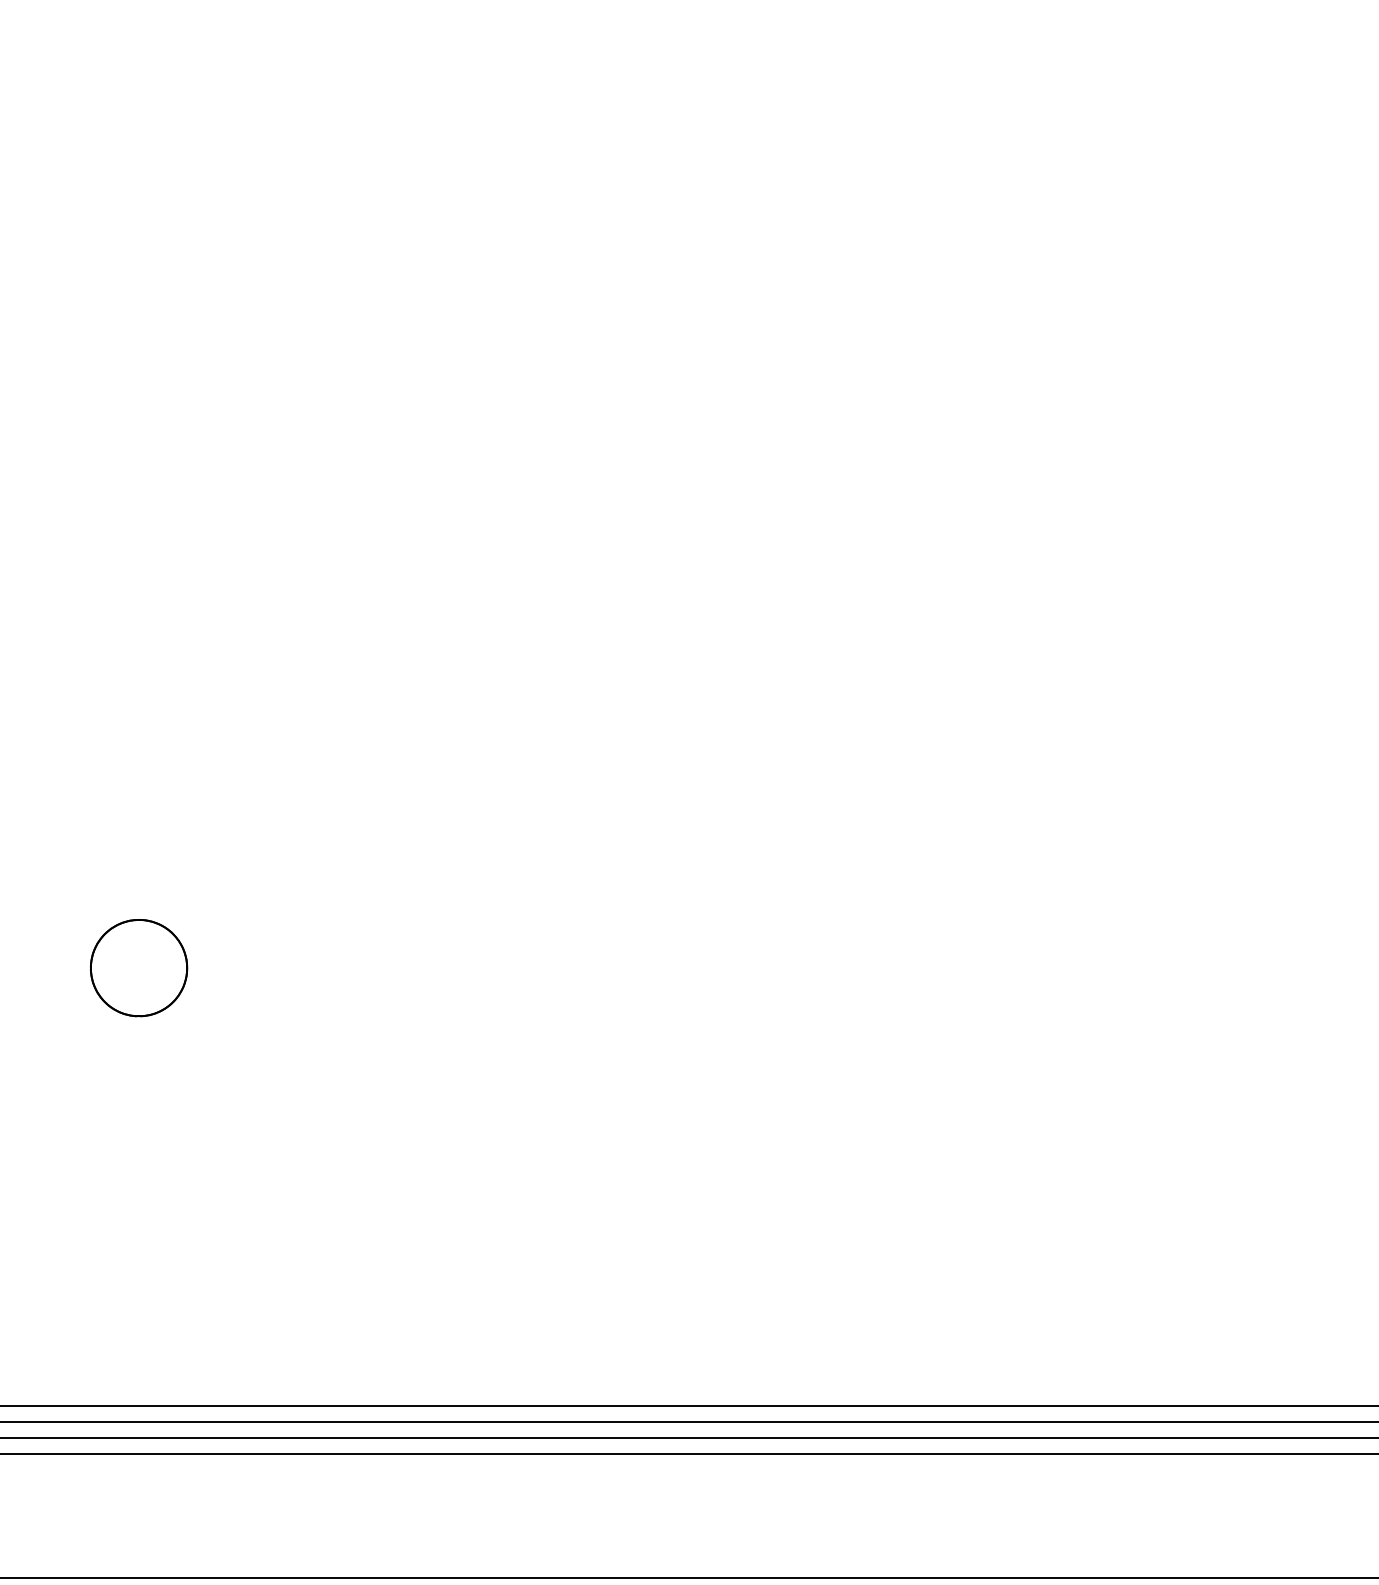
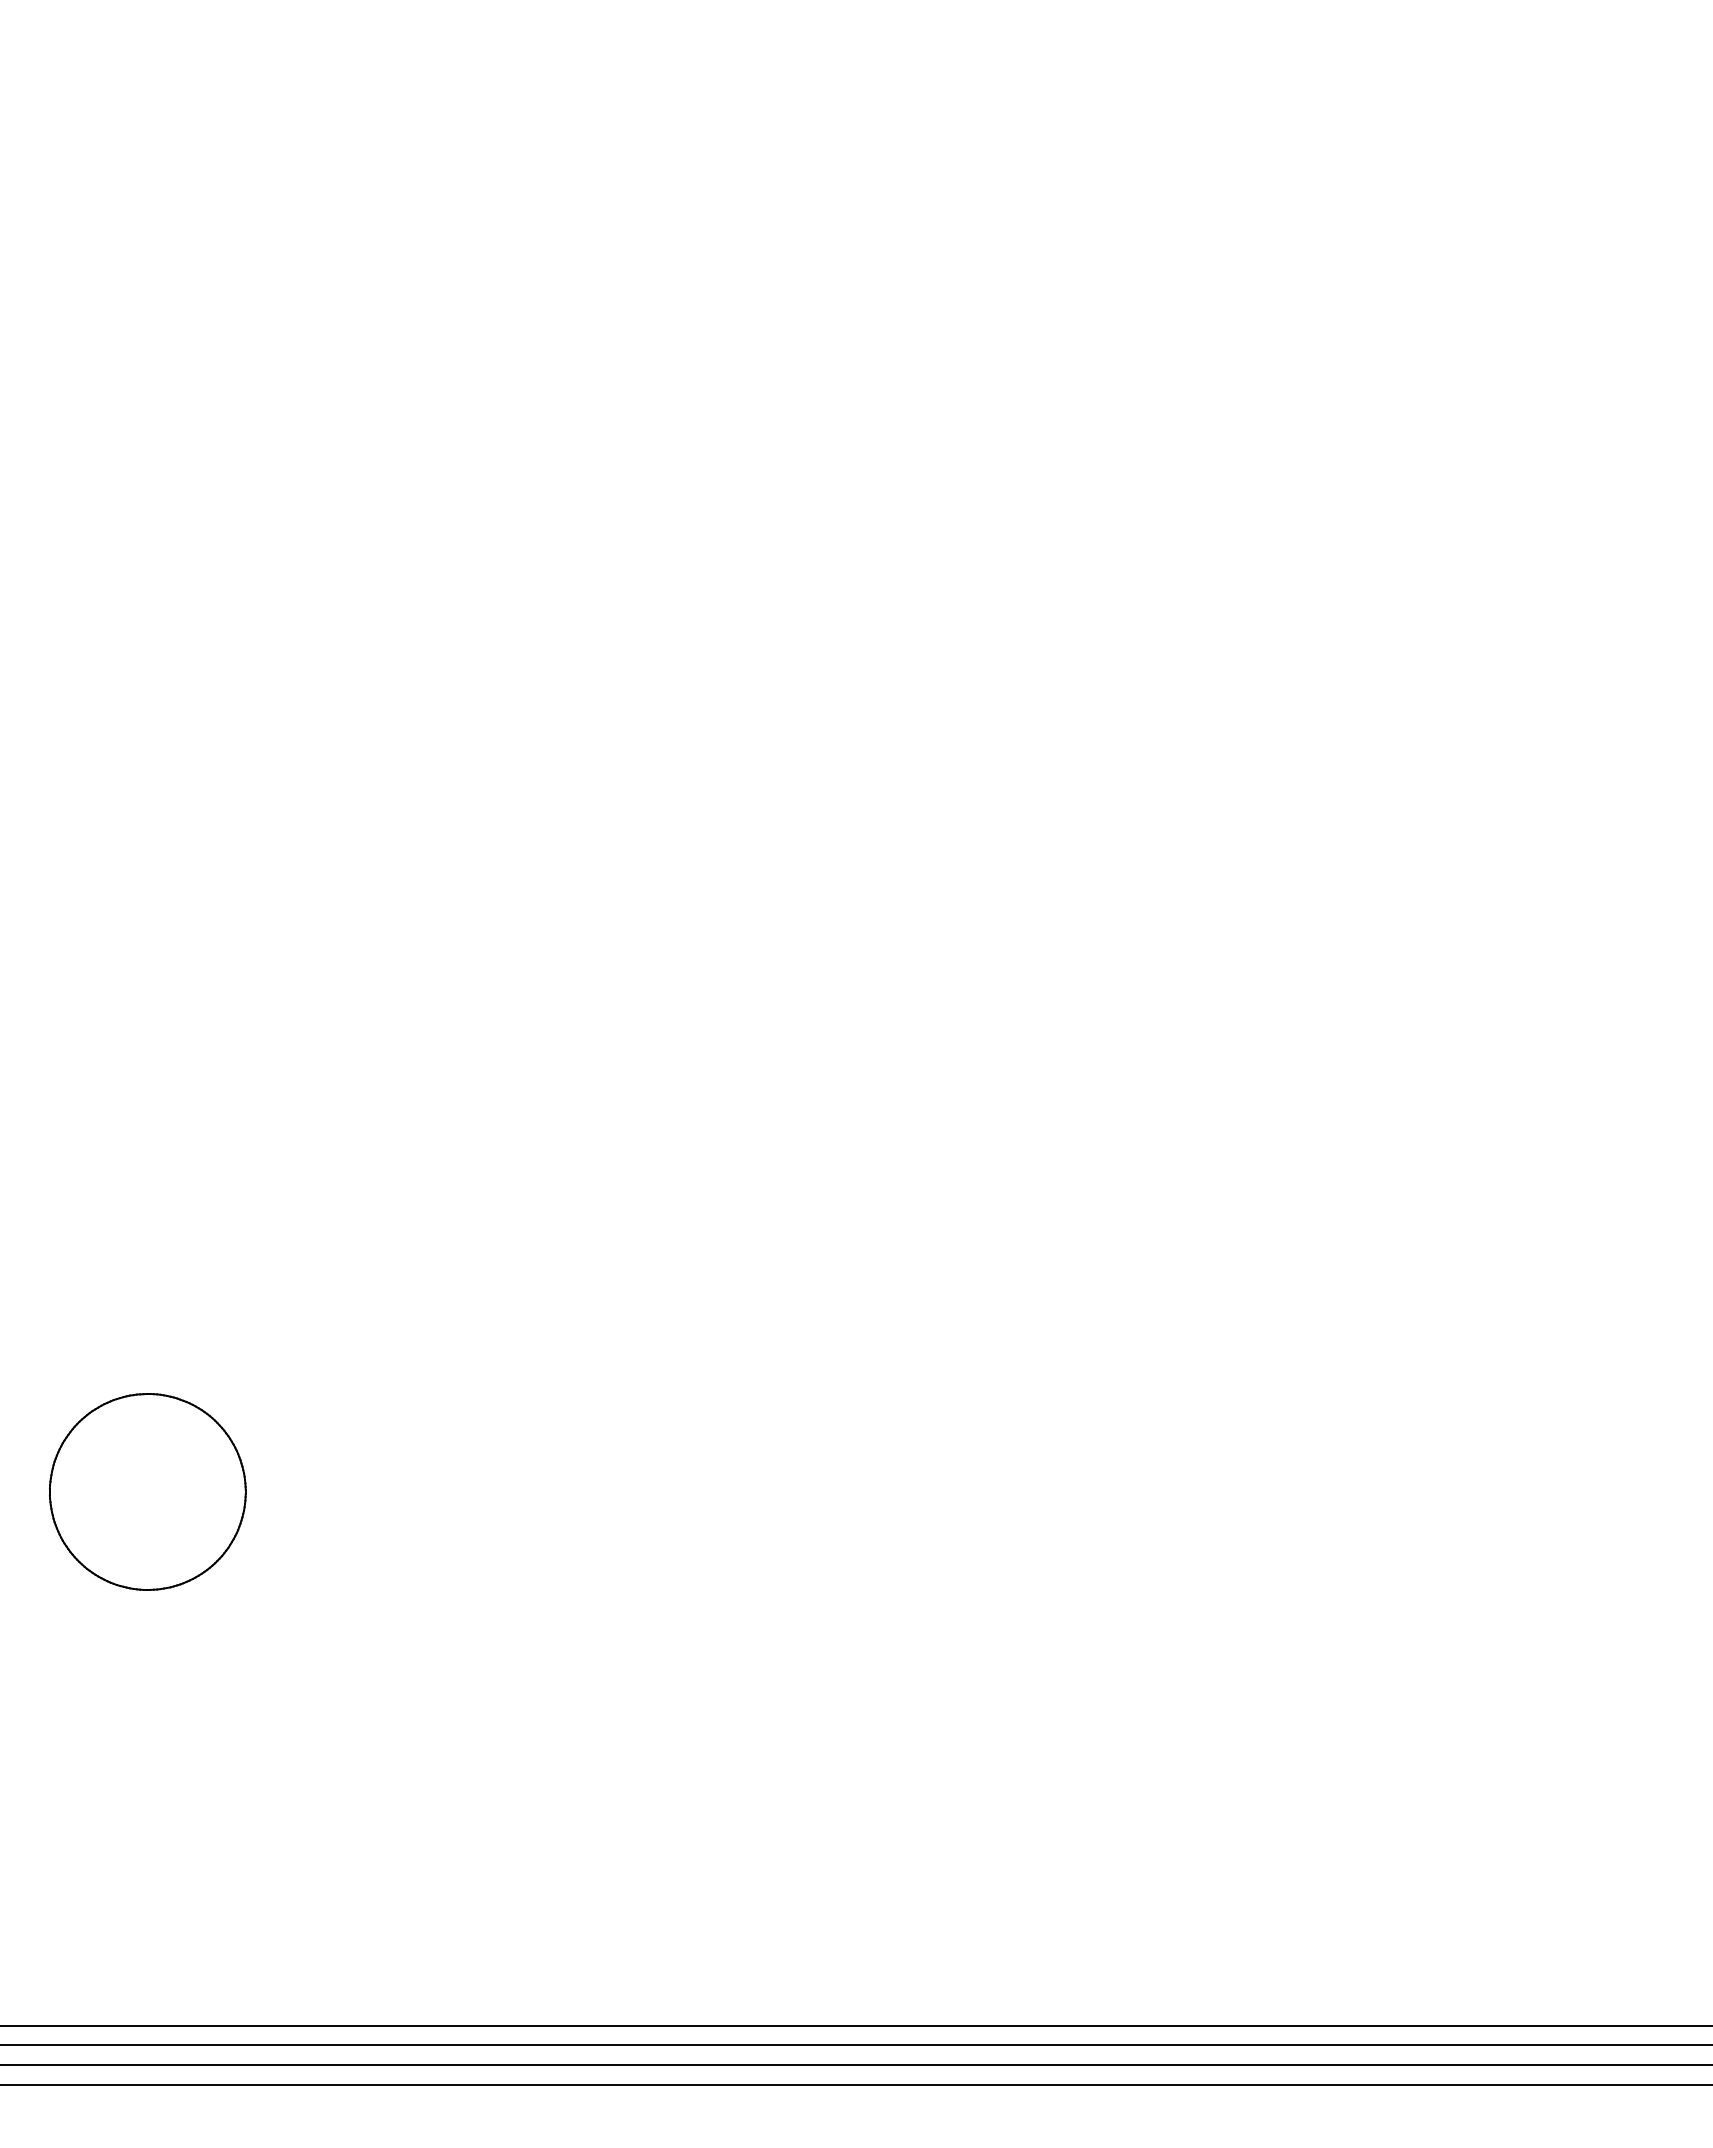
part: (138, 967) -> (147, 1491), size x1.67

